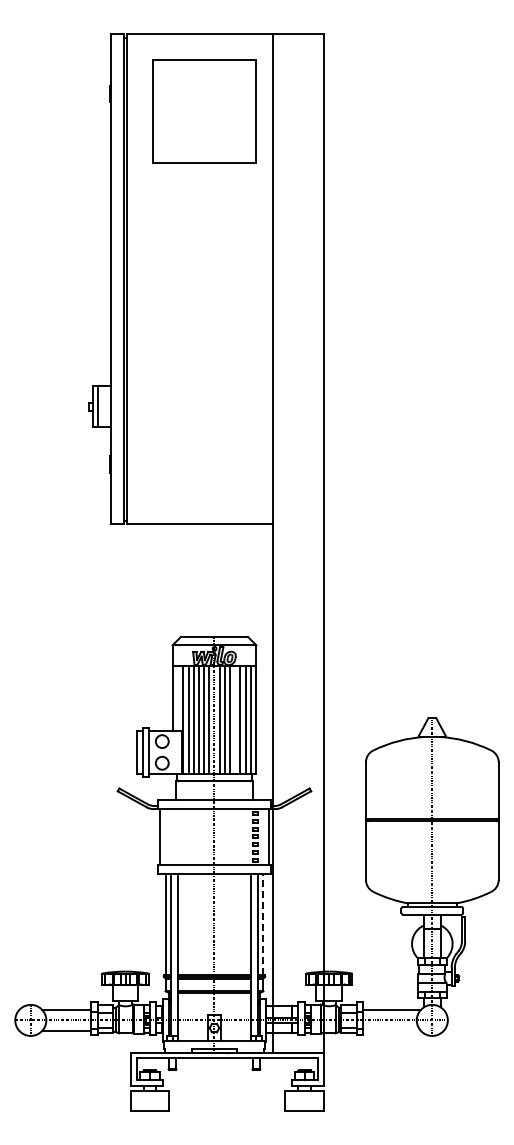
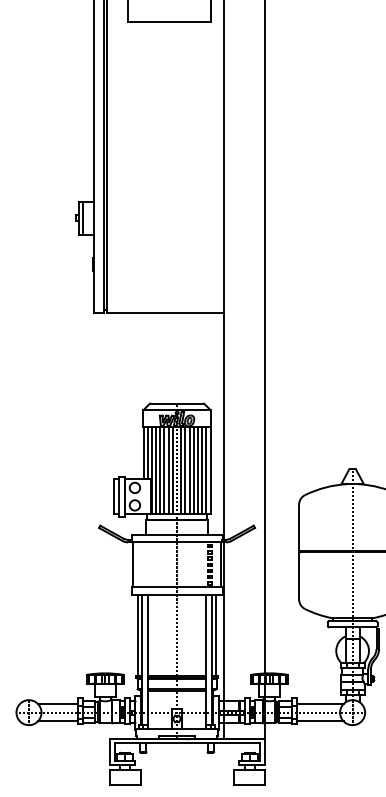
line: (178, 697) -> (148, 452), added
line: (235, 719) -> (193, 470), added
line: (262, 924) -> (215, 635), dashed -> solid
line: (392, 1031) -> (320, 721), added

